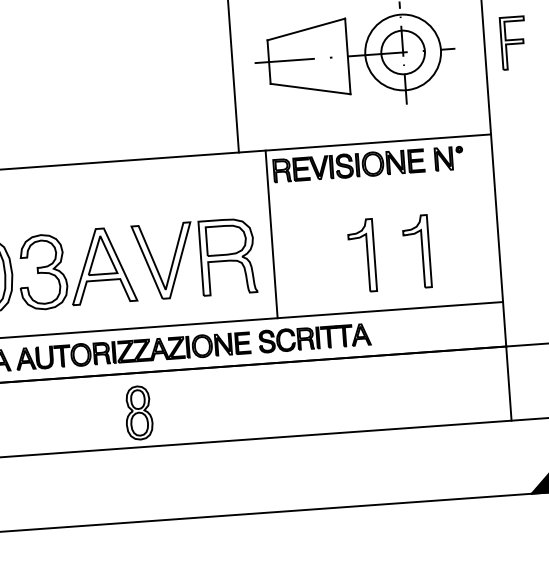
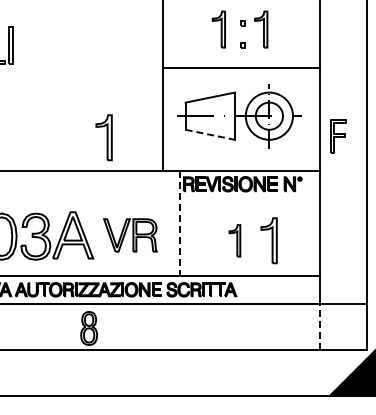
part: (513, 43) -> (338, 136), moved
line: (310, 88) -> (210, 134), solid -> dashed
part: (139, 105) -> (103, 137), added
line: (271, 234) -> (179, 223), solid -> dashed
part: (361, 255) -> (234, 240), size x0.7
part: (194, 259) -> (130, 235), size x0.7
line: (509, 383) -> (320, 326), solid -> dashed

